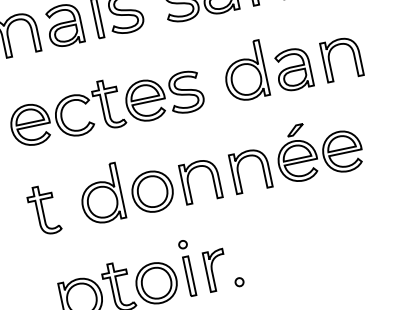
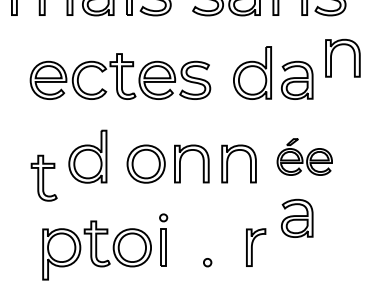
part: (330, 57) -> (332, 54), moved
part: (318, 148) -> (304, 156), size x0.7
part: (100, 194) -> (87, 156), moved
part: (42, 209) -> (43, 177), moved
part: (324, 214) -> (297, 217), added
part: (216, 270) -> (256, 247), moved

